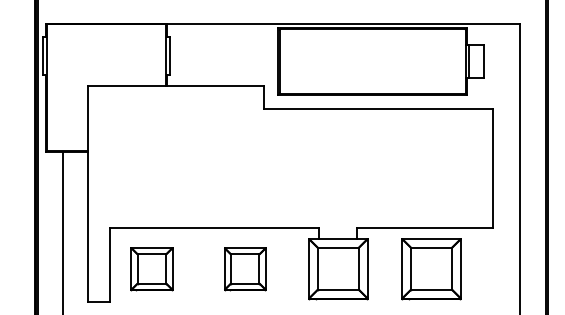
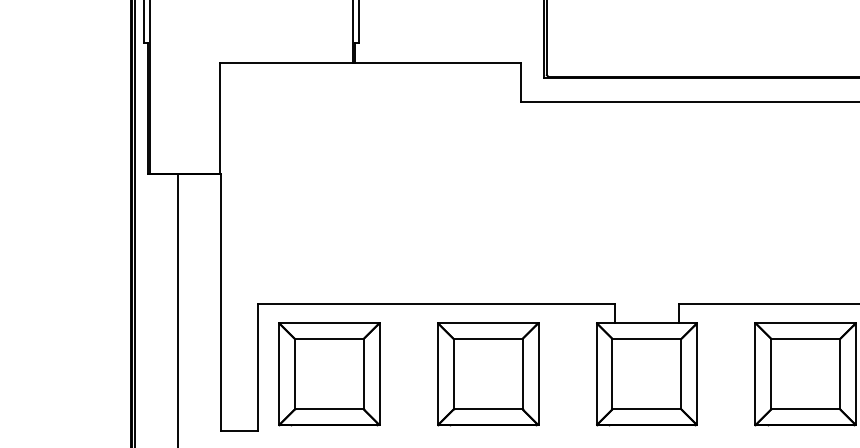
part: (151, 269) -> (328, 375), size x1.43
part: (245, 269) -> (488, 375), size x1.43

